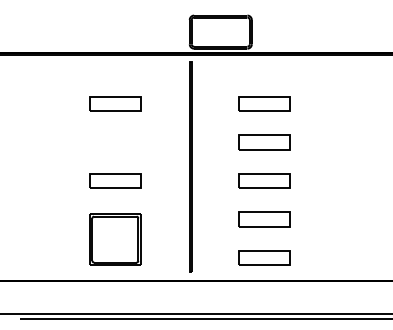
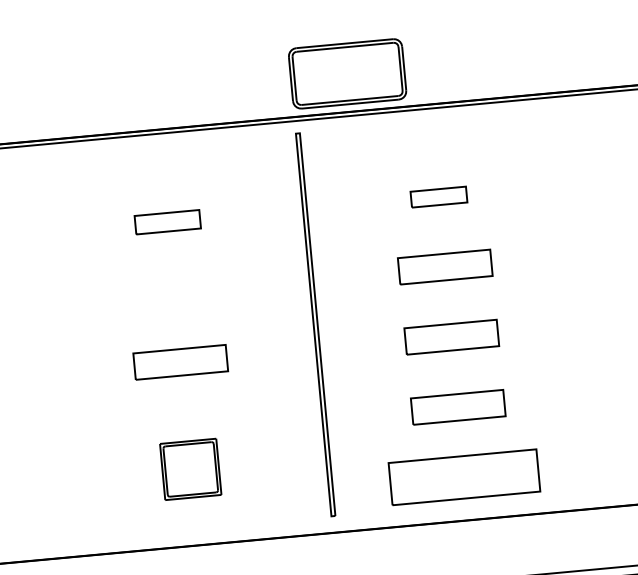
part: (115, 103) -> (167, 221), size x0.7
part: (264, 103) -> (439, 196), size x0.6
part: (115, 239) -> (190, 469), size x0.6
part: (264, 257) -> (465, 476), size x1.6

